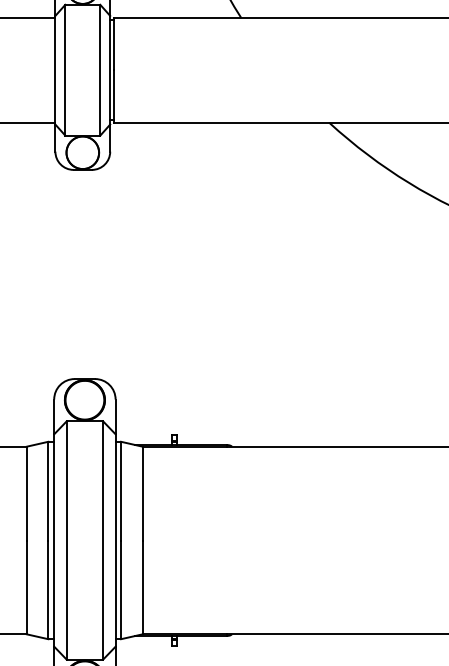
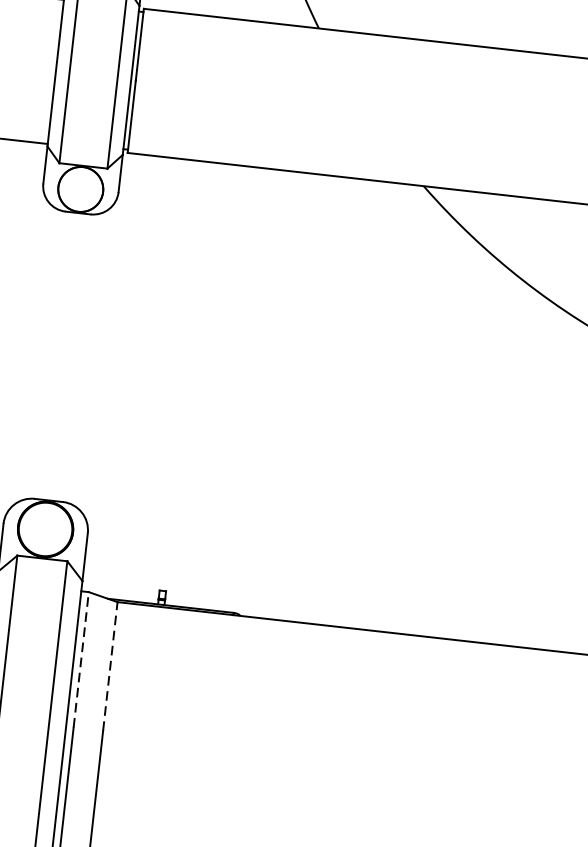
line: (121, 490) -> (81, 659), solid -> dashed
line: (142, 493) -> (110, 666), solid -> dashed

